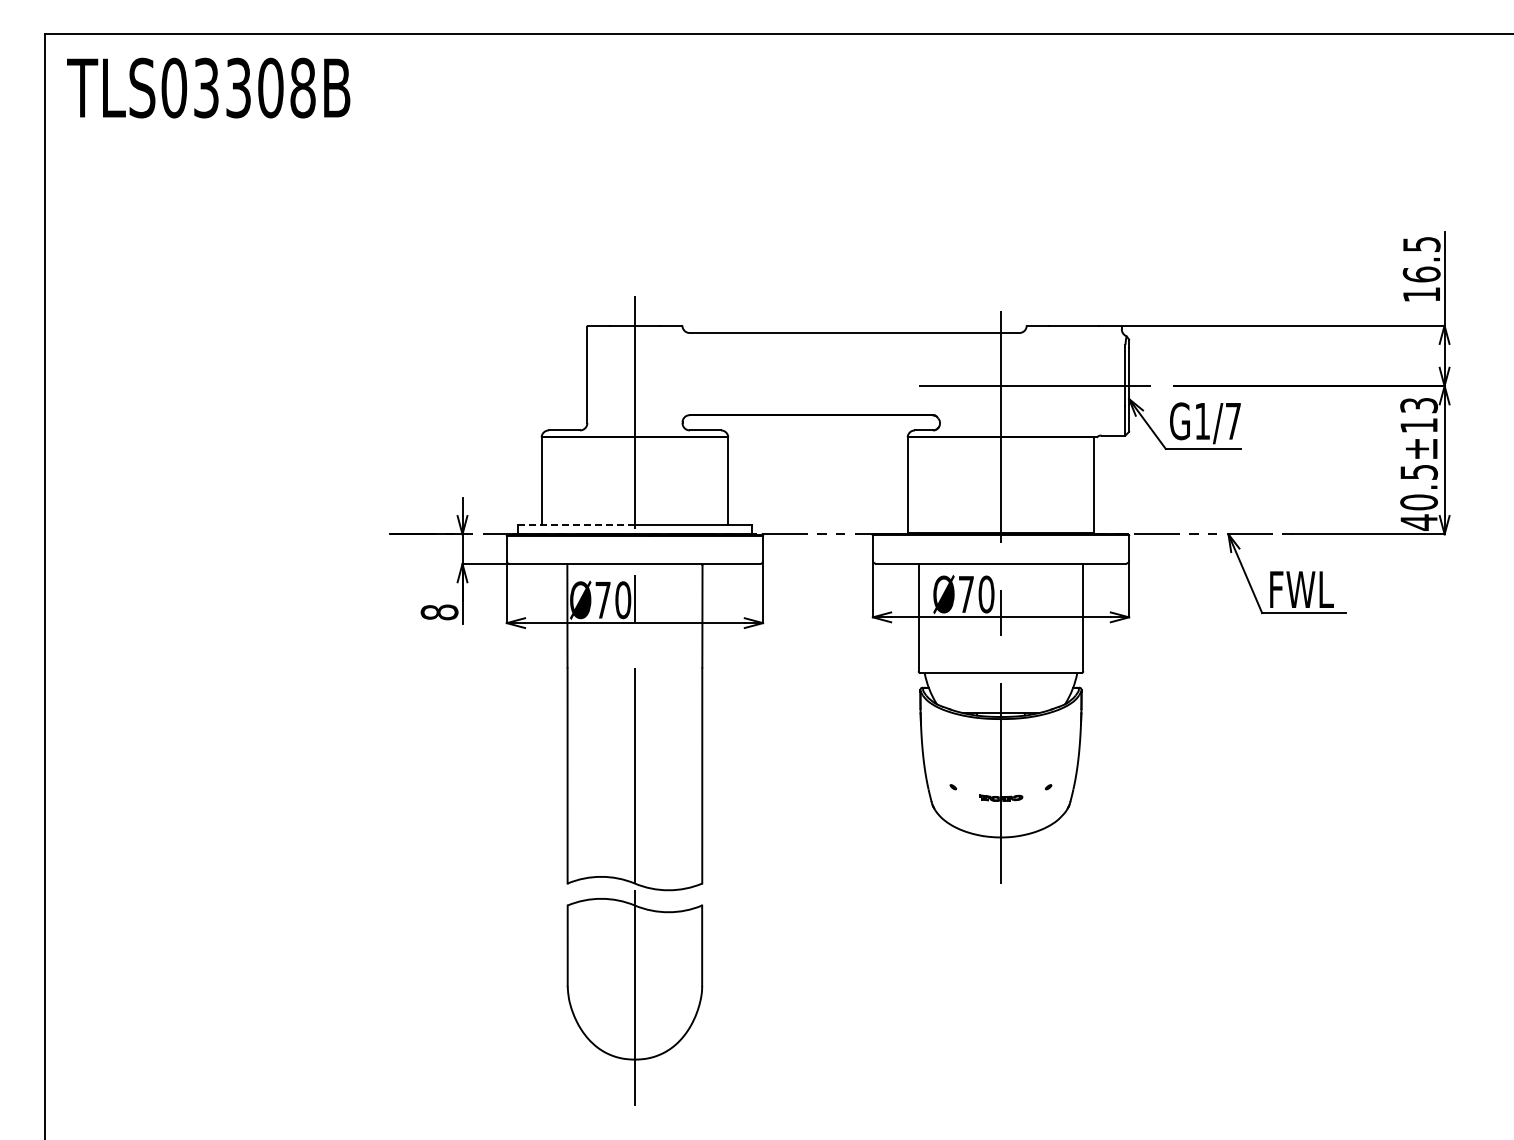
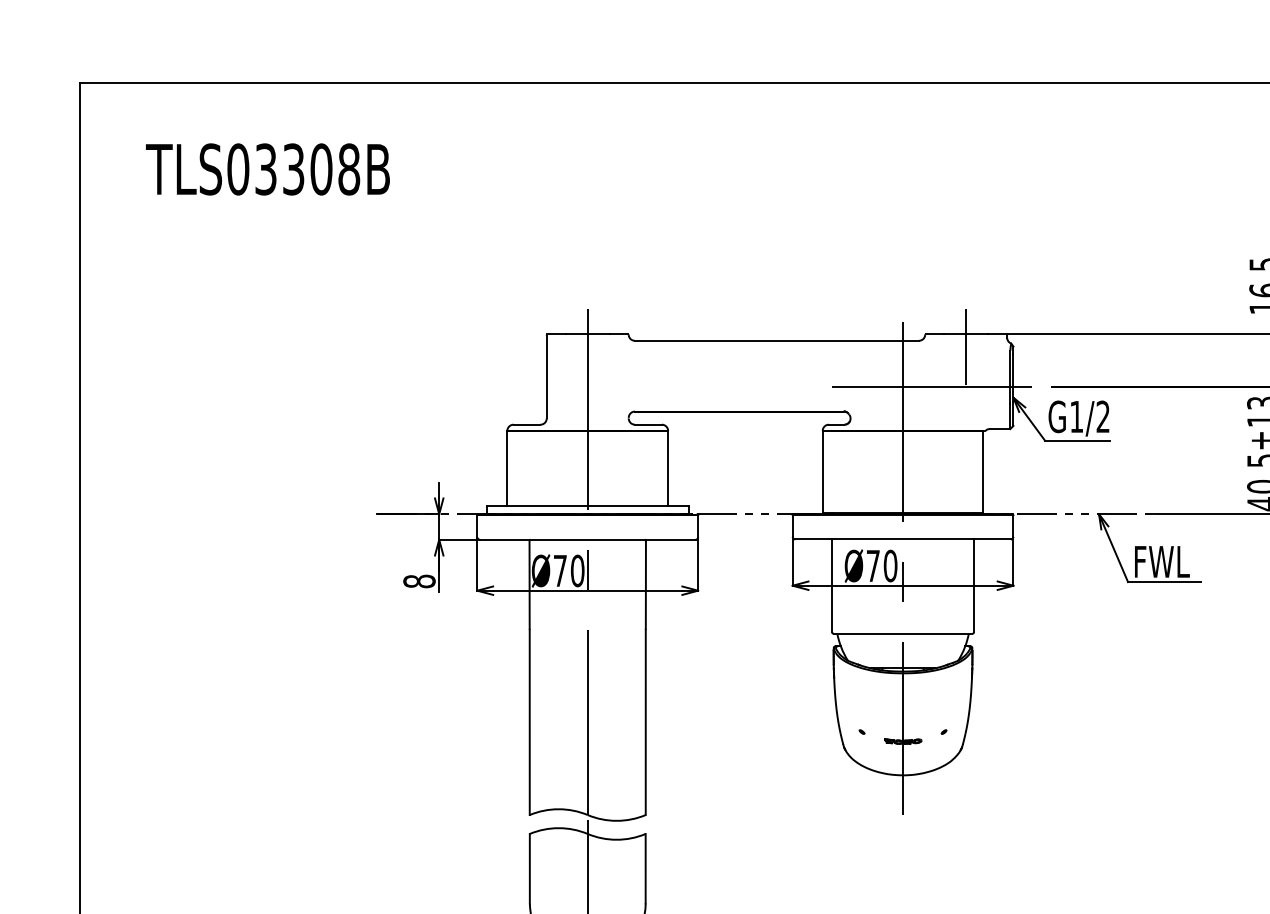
text: (208, 87) -> (267, 168), moved
line: (1074, 340) -> (966, 347), added
text: (1232, 420) -> (1102, 416), G1/7 -> G1/2
line: (575, 525) -> (536, 506), dashed -> solid

